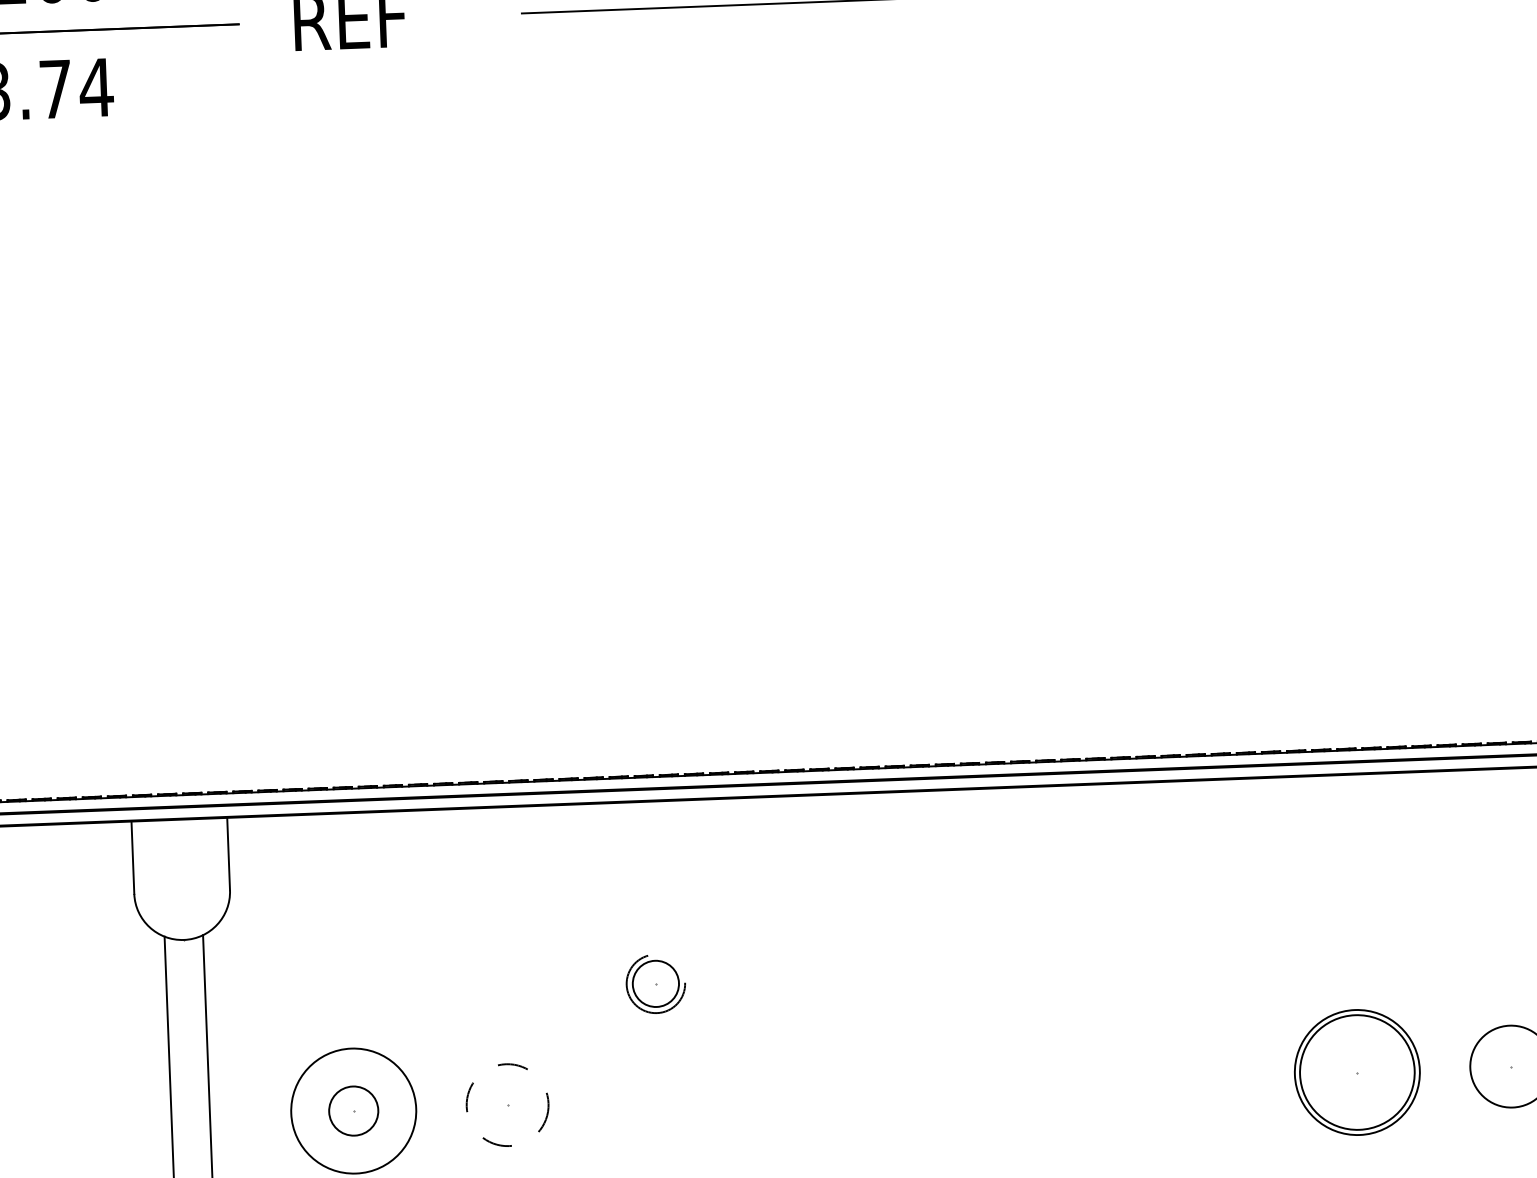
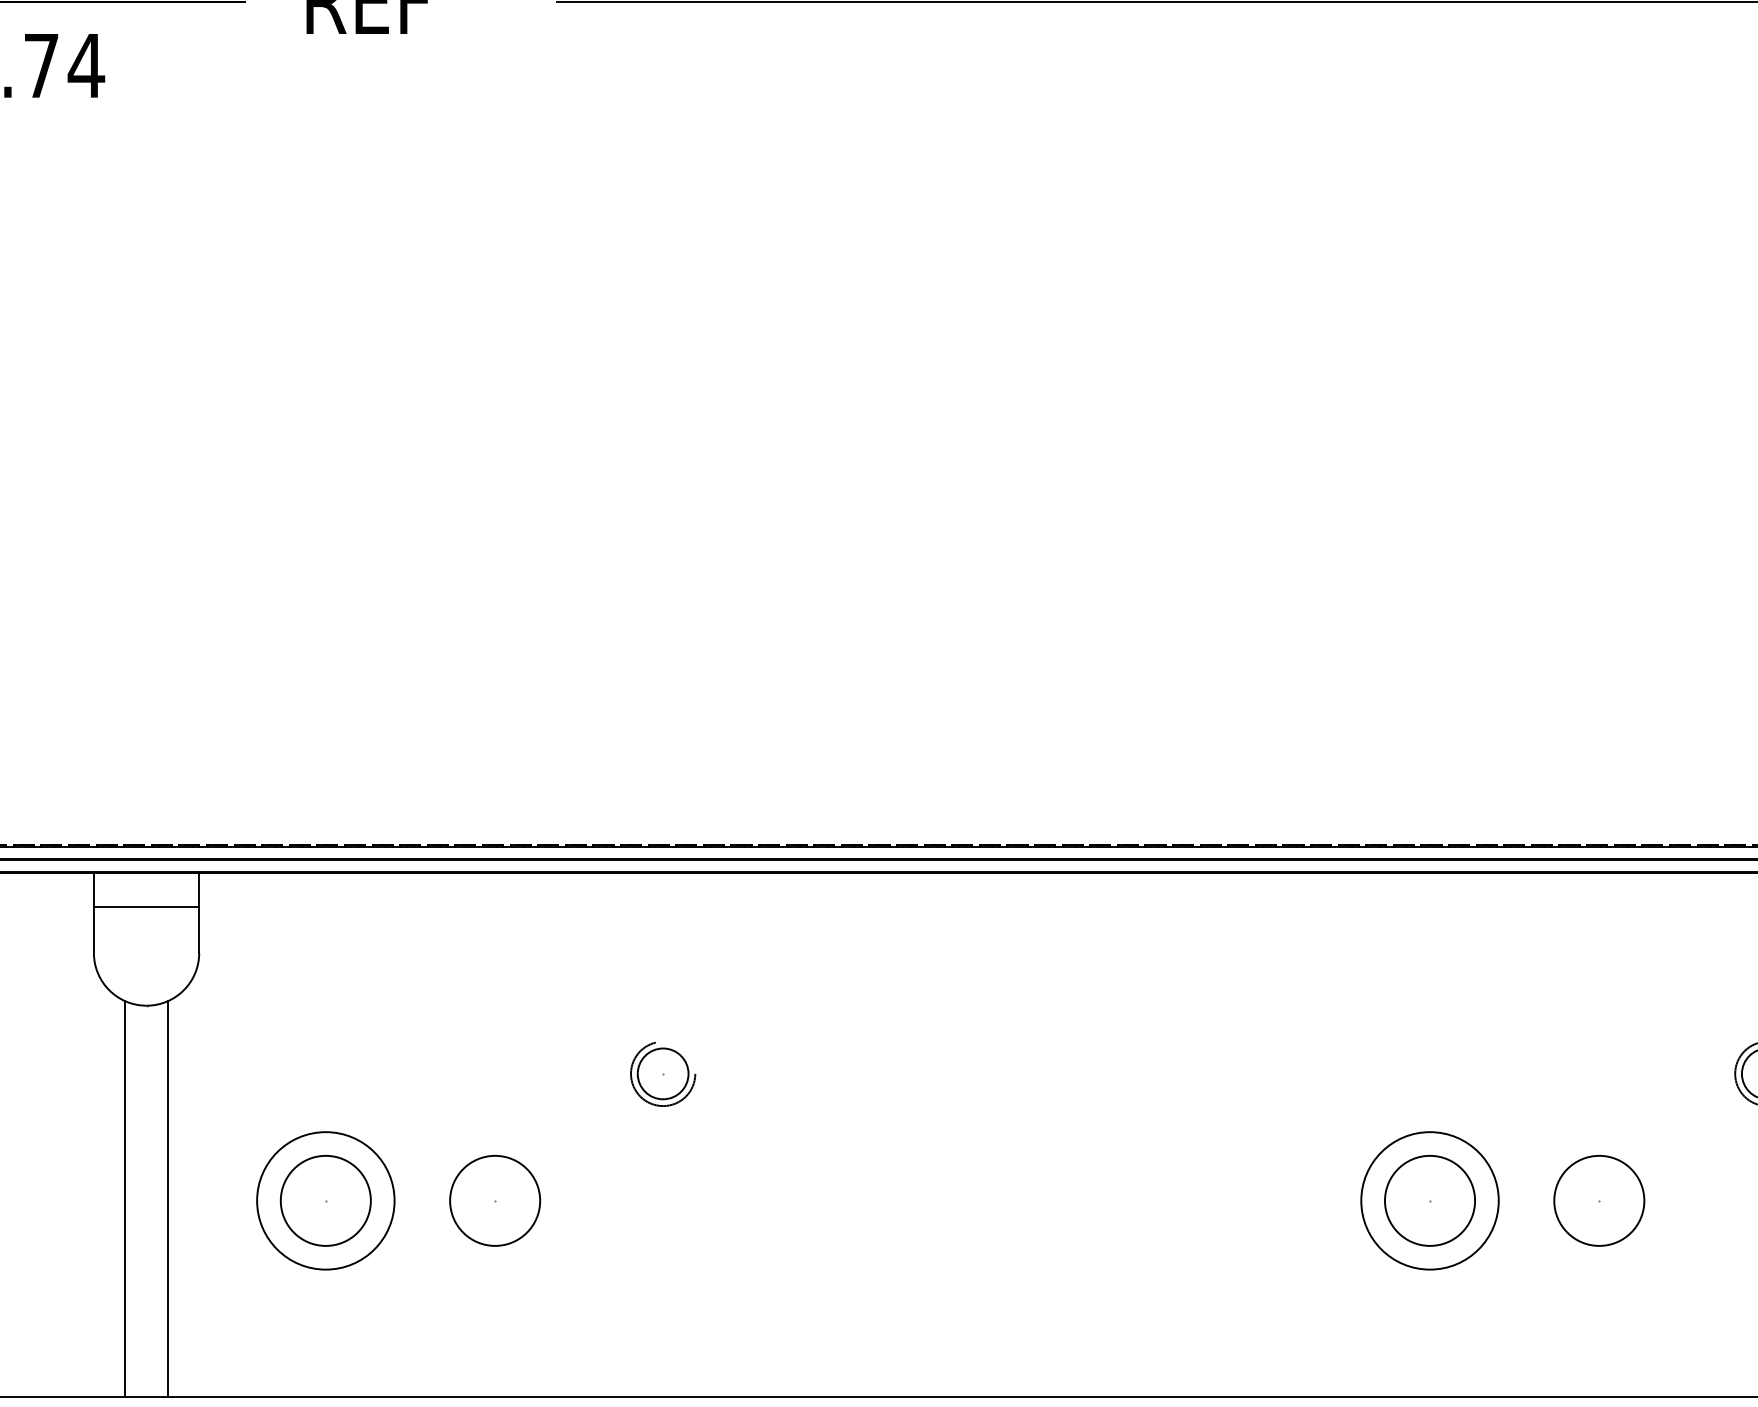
line: (180, 850) -> (146, 907), added
circle: (1356, 1072) -> (1429, 1200), size x0.71
circle: (507, 1104) -> (495, 1200), dashed -> solid
circle: (353, 1110) -> (325, 1200), size x1.67

